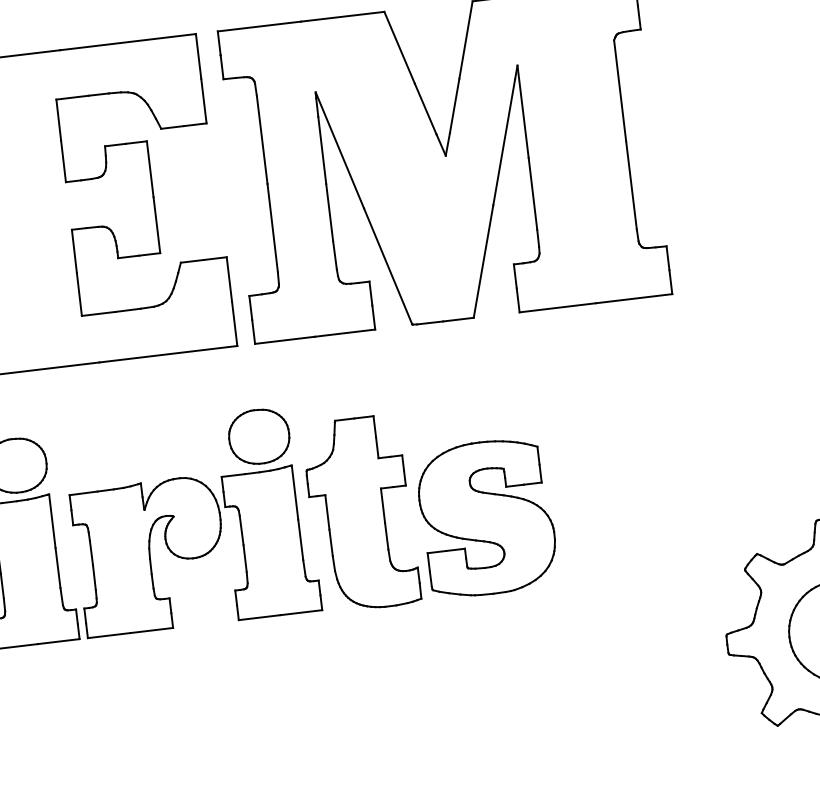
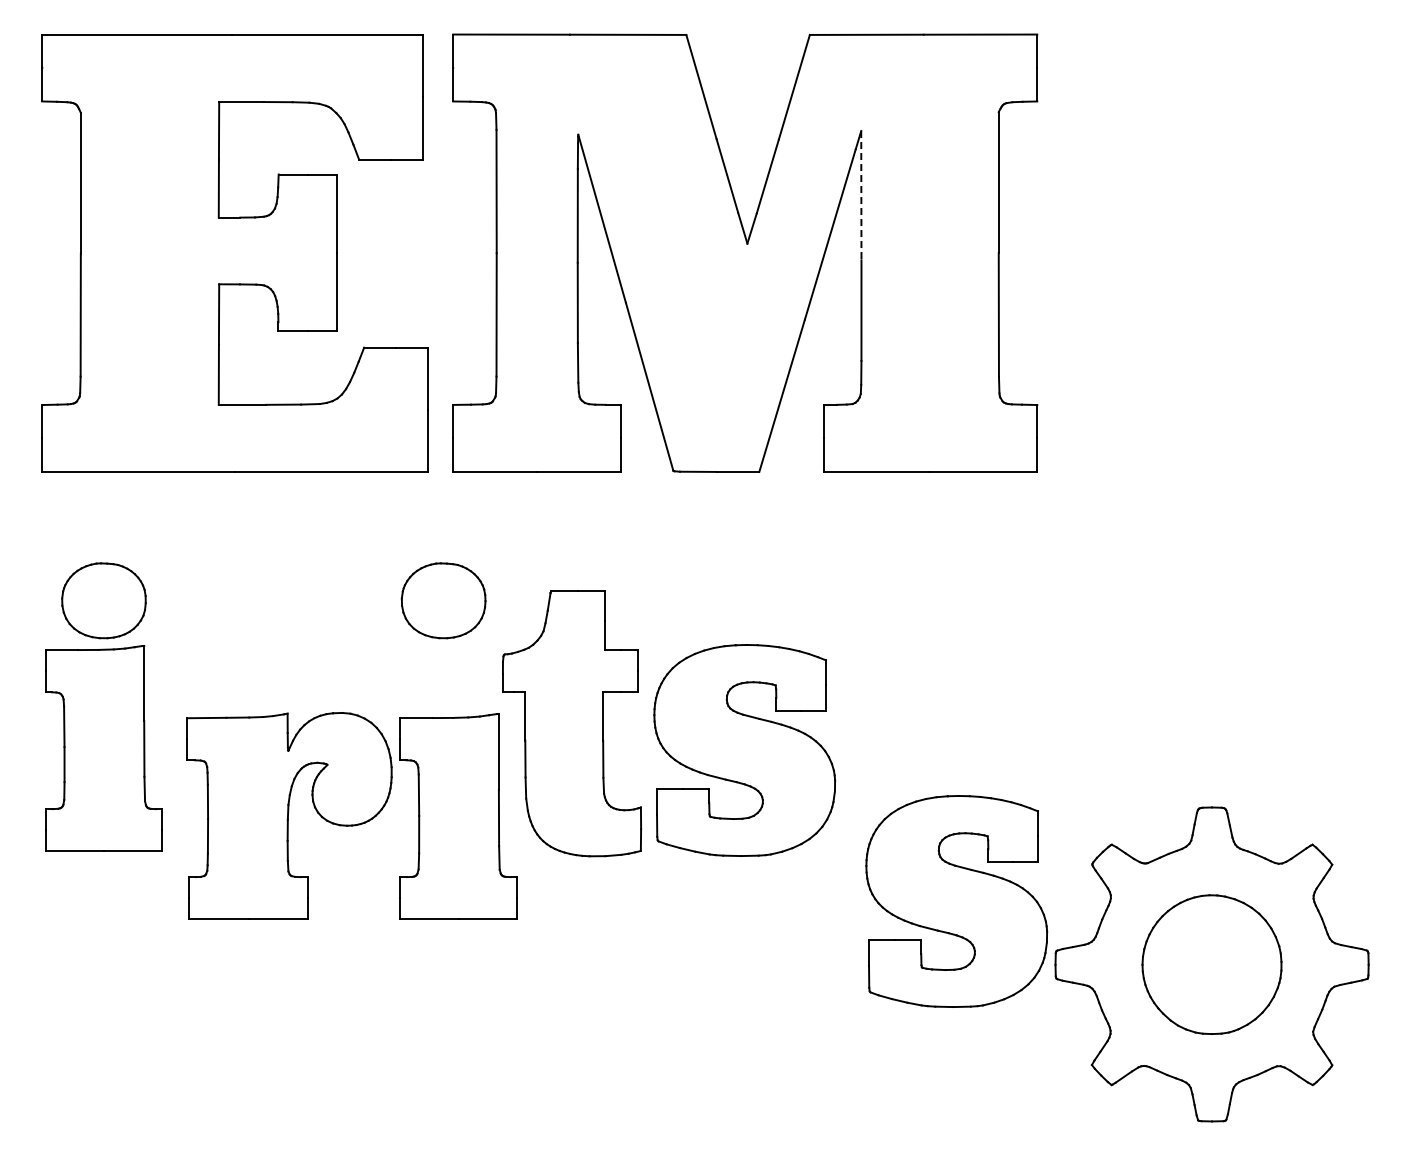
line: (523, 111) -> (861, 195), solid -> dashed
part: (195, 550) -> (351, 815), moved
part: (651, 607) -> (956, 901), added

